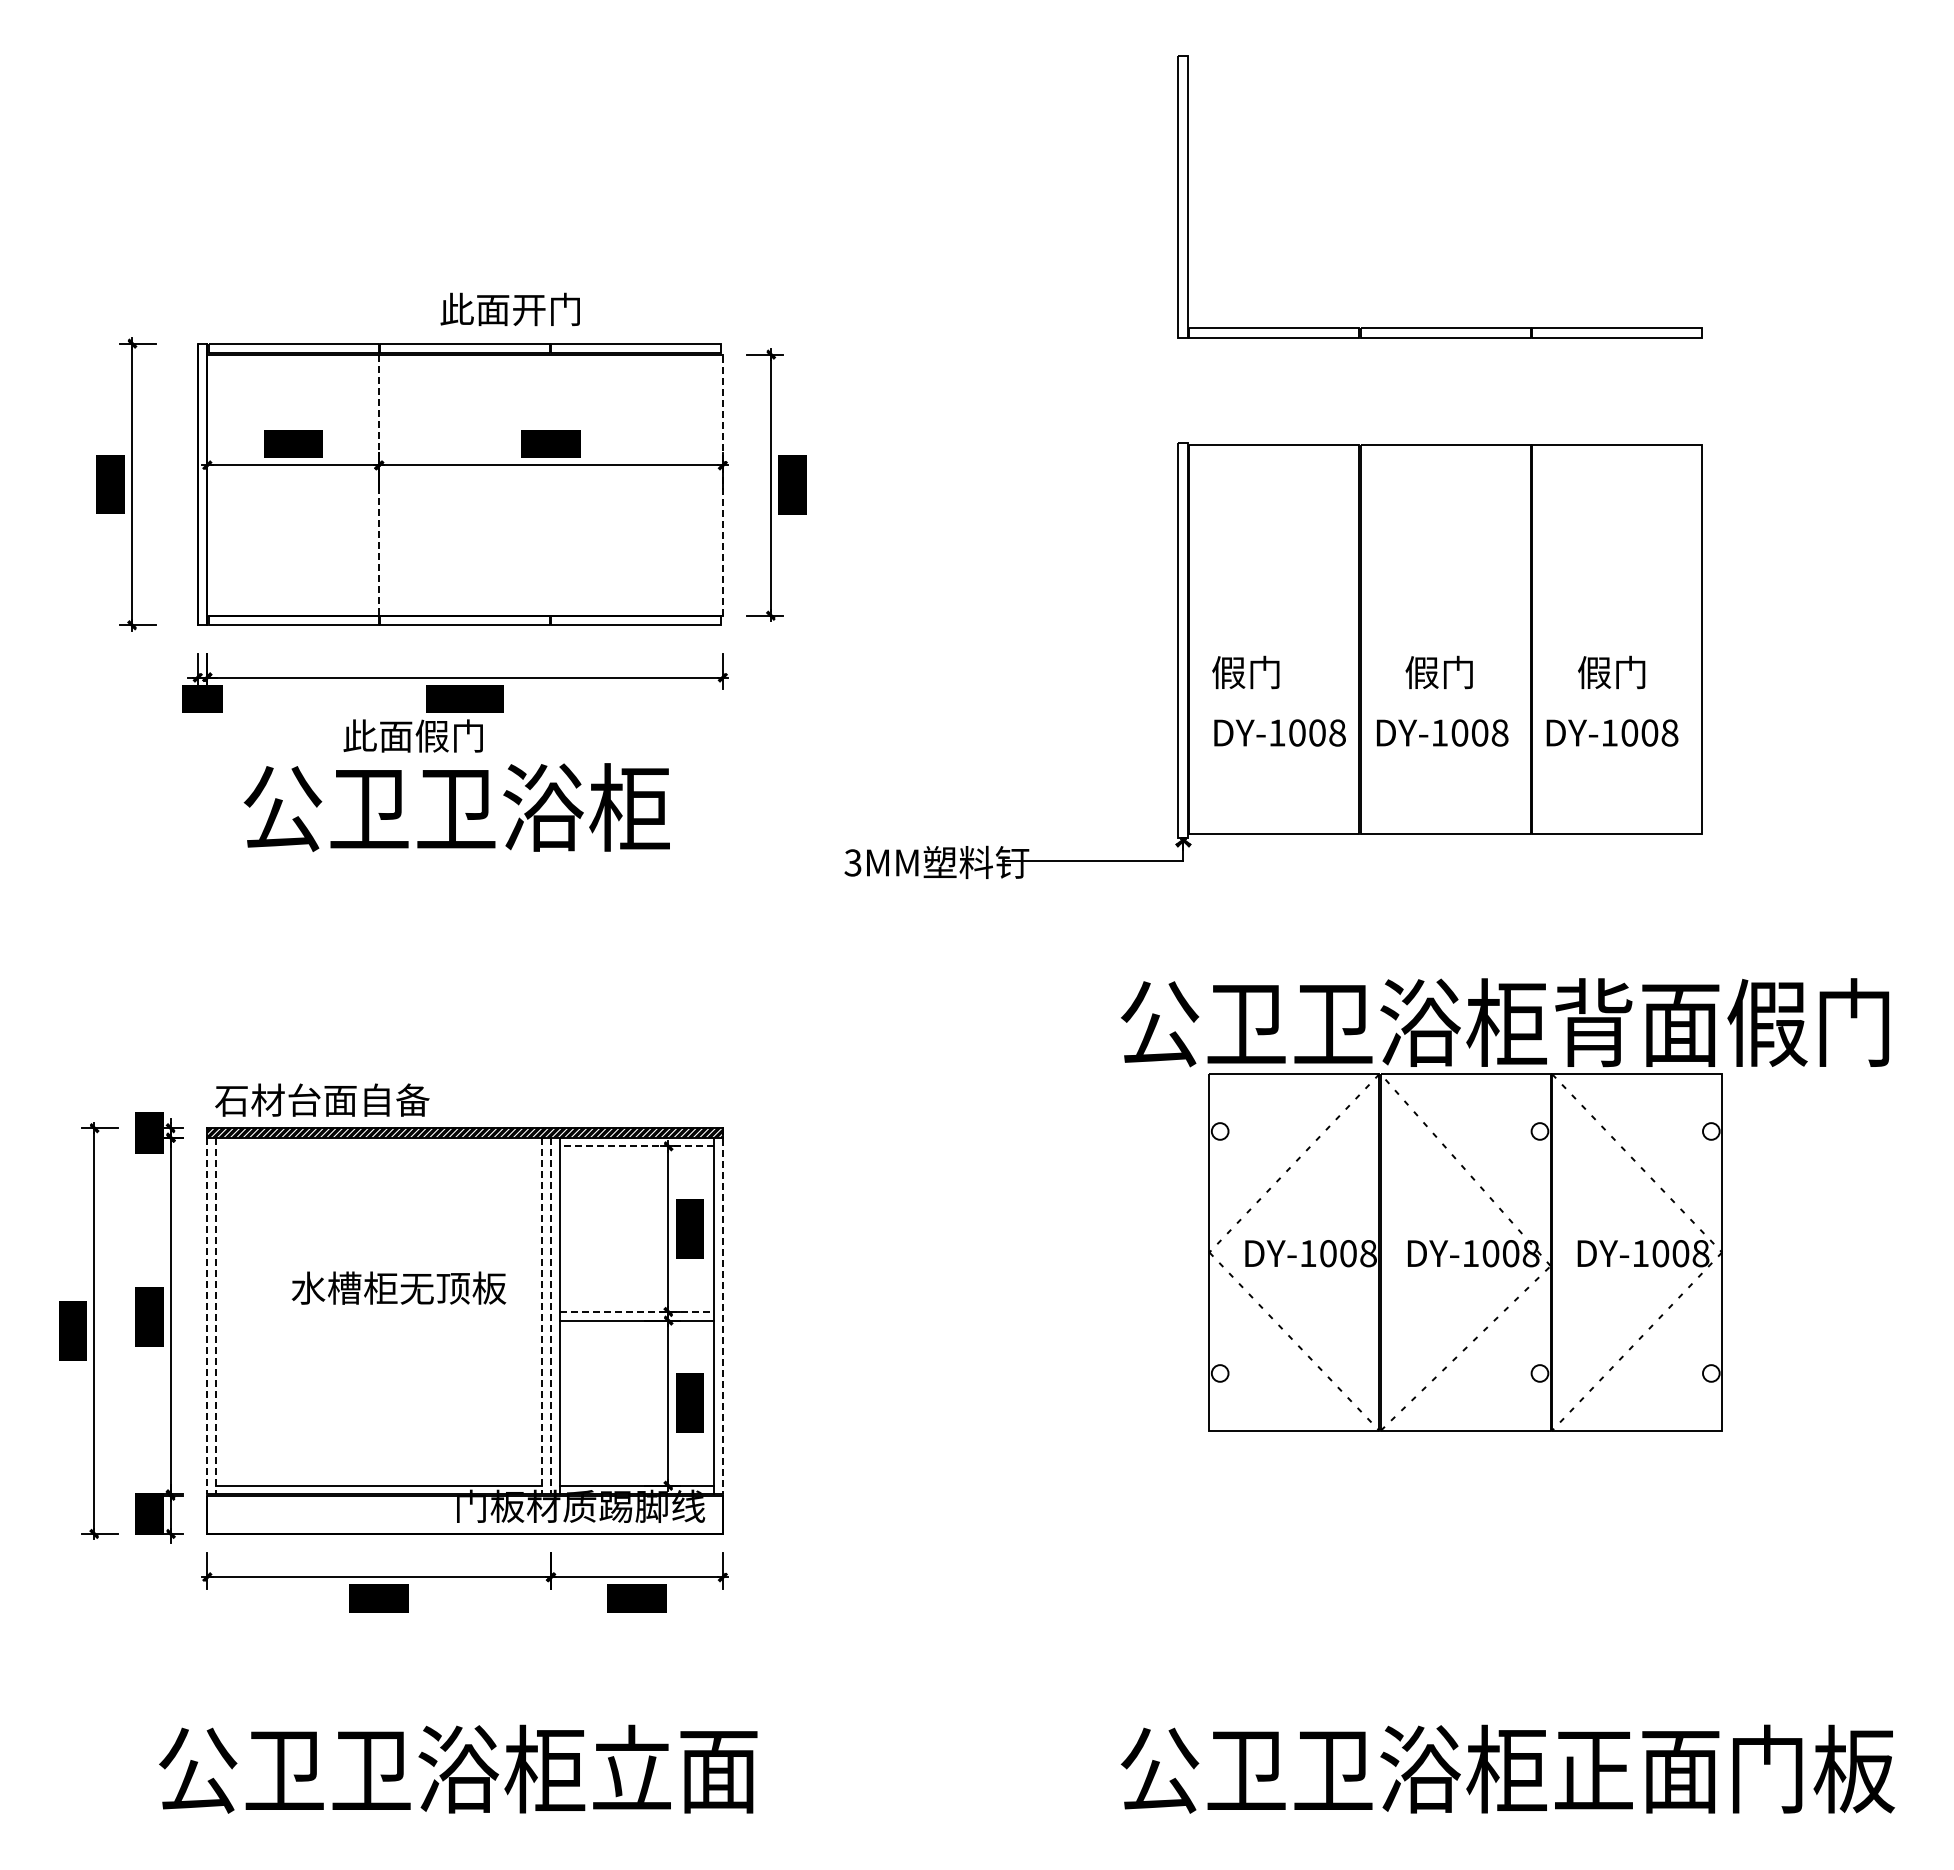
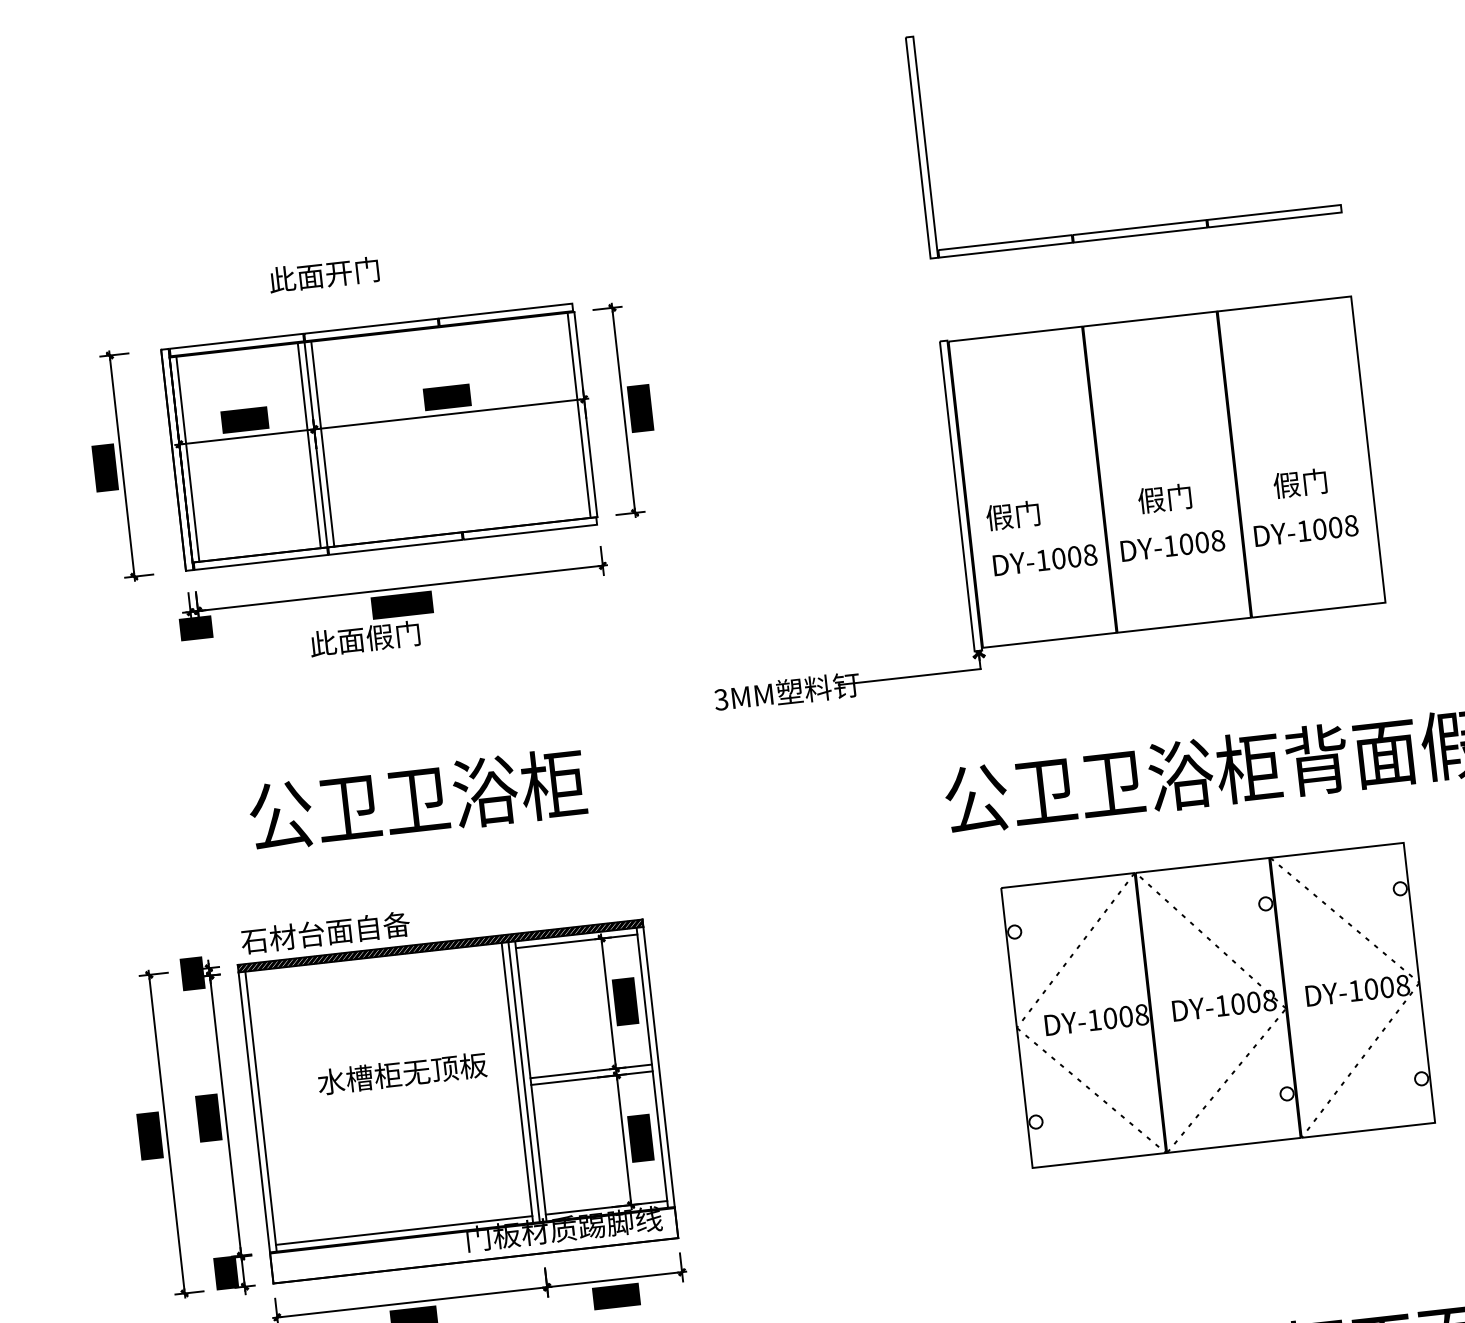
text: (509, 309) -> (323, 274), moved
line: (215, 484) -> (187, 458), added
line: (370, 484) -> (309, 445), added
line: (387, 484) -> (322, 443), added
line: (714, 484) -> (579, 414), added
line: (379, 485) -> (316, 445), dashed -> solid
line: (722, 485) -> (585, 414), dashed -> solid
text: (456, 807) -> (417, 799), moved
line: (636, 1146) -> (576, 941), dashed -> solid
part: (1465, 1252) -> (1217, 1005), moved
line: (637, 1311) -> (591, 1070), dashed -> solid
line: (722, 1311) -> (658, 1063), dashed -> solid
line: (207, 1316) -> (254, 1112), dashed -> solid
line: (215, 1316) -> (260, 1112), dashed -> solid
line: (542, 1316) -> (517, 1083), dashed -> solid
line: (551, 1316) -> (524, 1082), dashed -> solid

